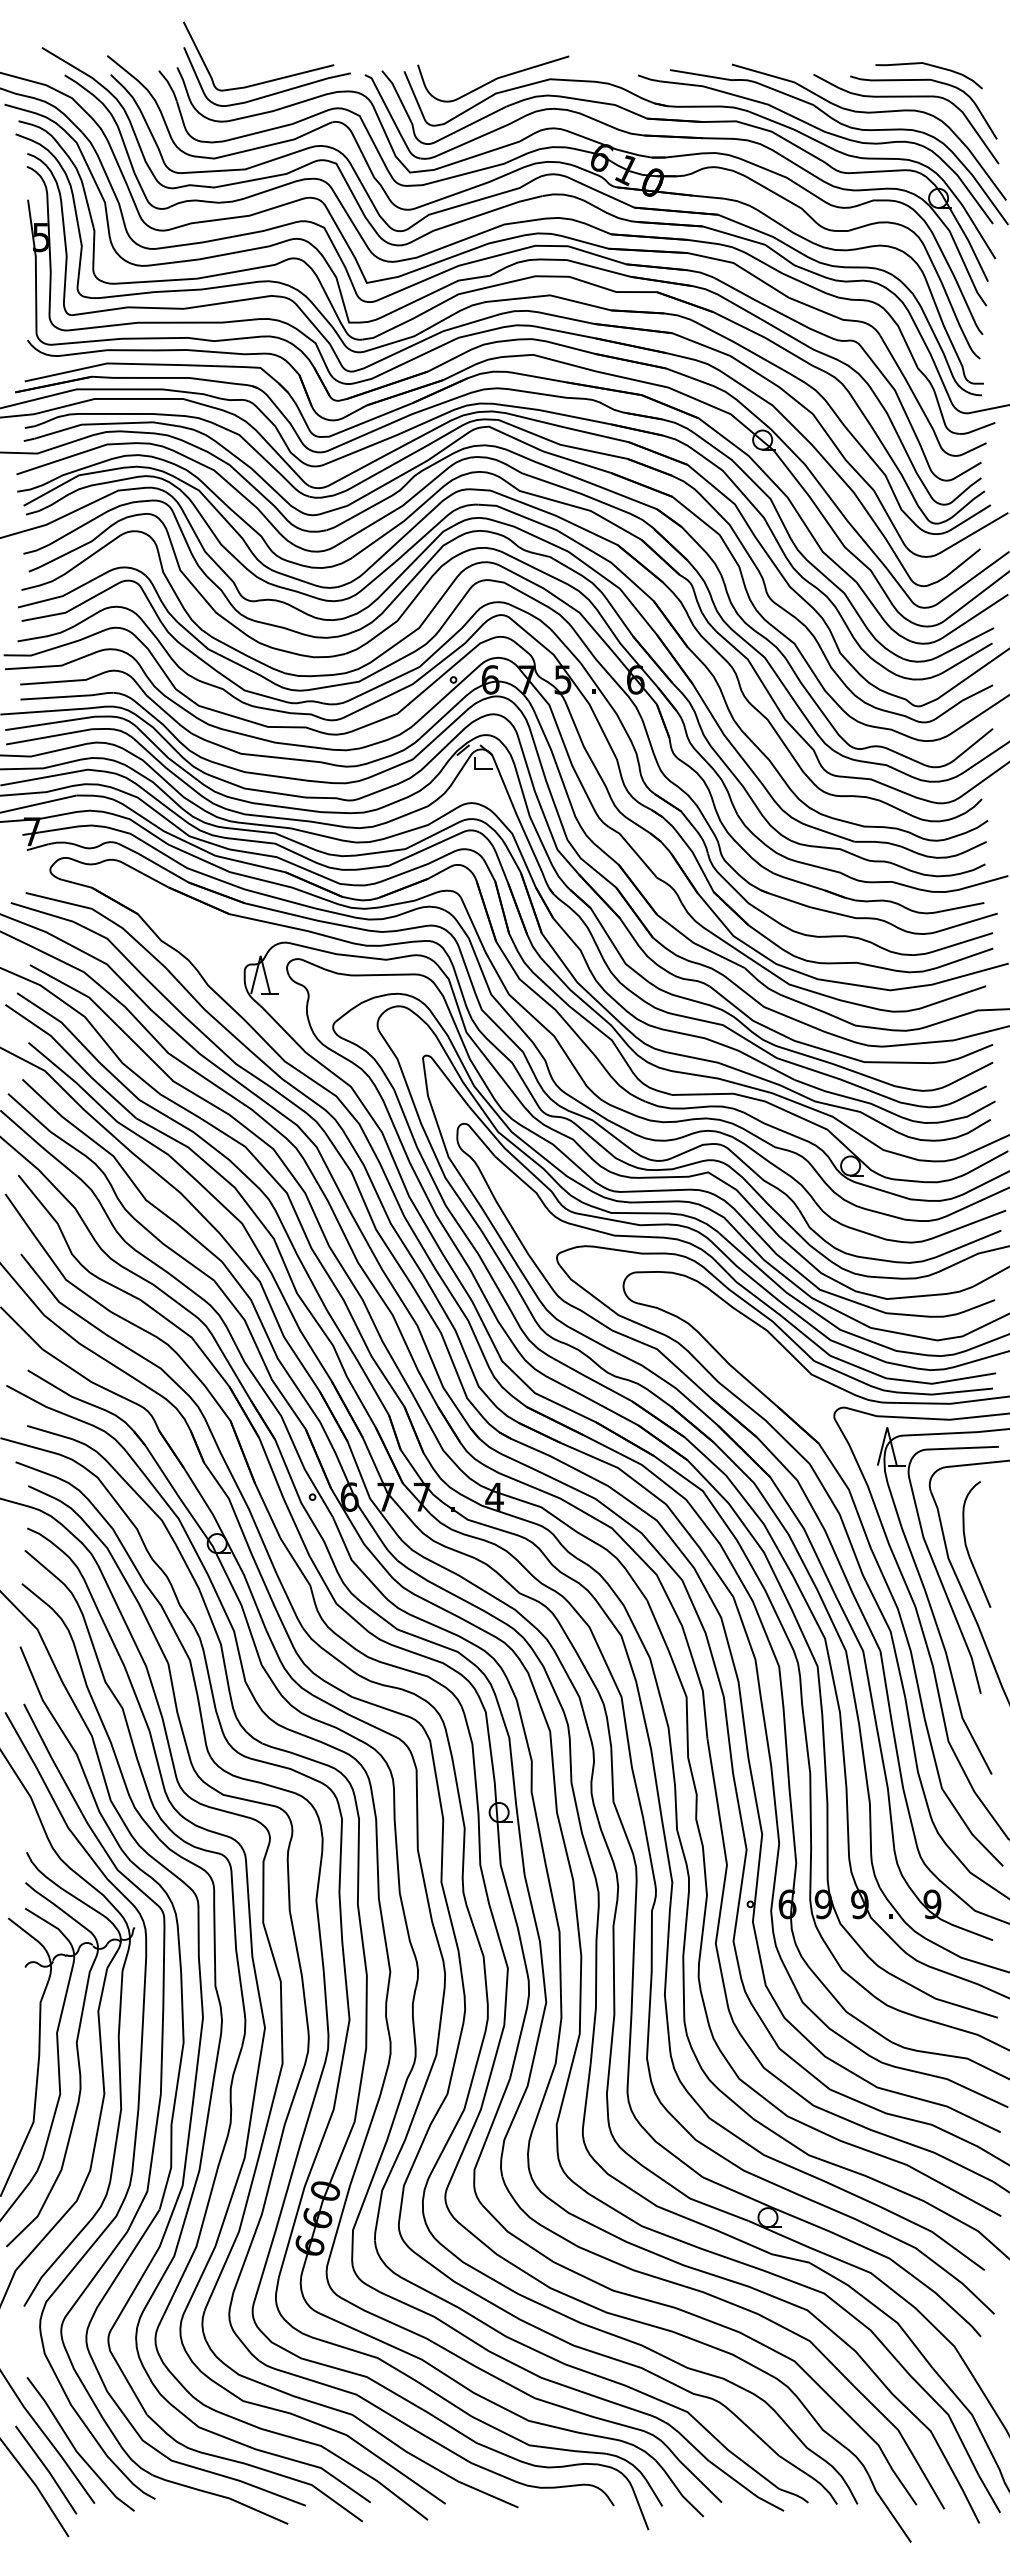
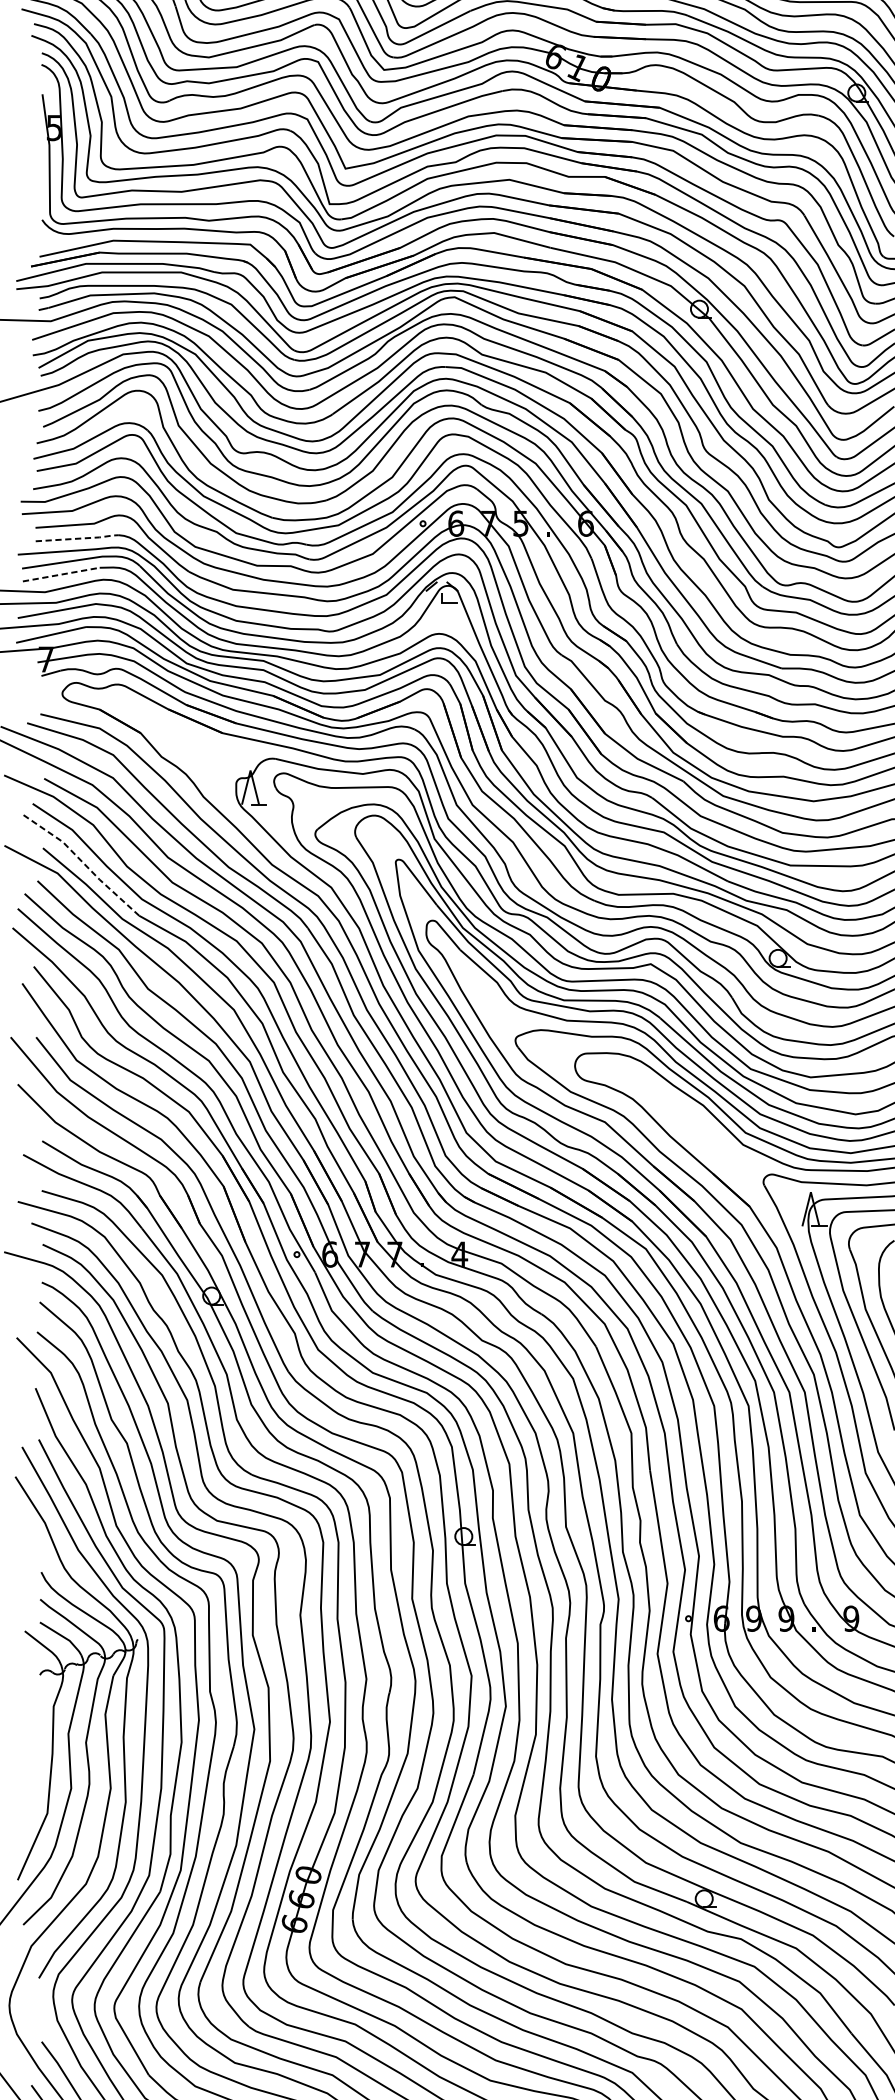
line: (69, 696) -> (79, 538), solid -> dashed
line: (49, 736) -> (61, 574), solid -> dashed
line: (72, 1058) -> (82, 862), solid -> dashed

